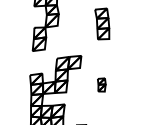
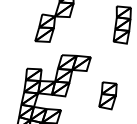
part: (101, 84) -> (108, 94), size x1.67

